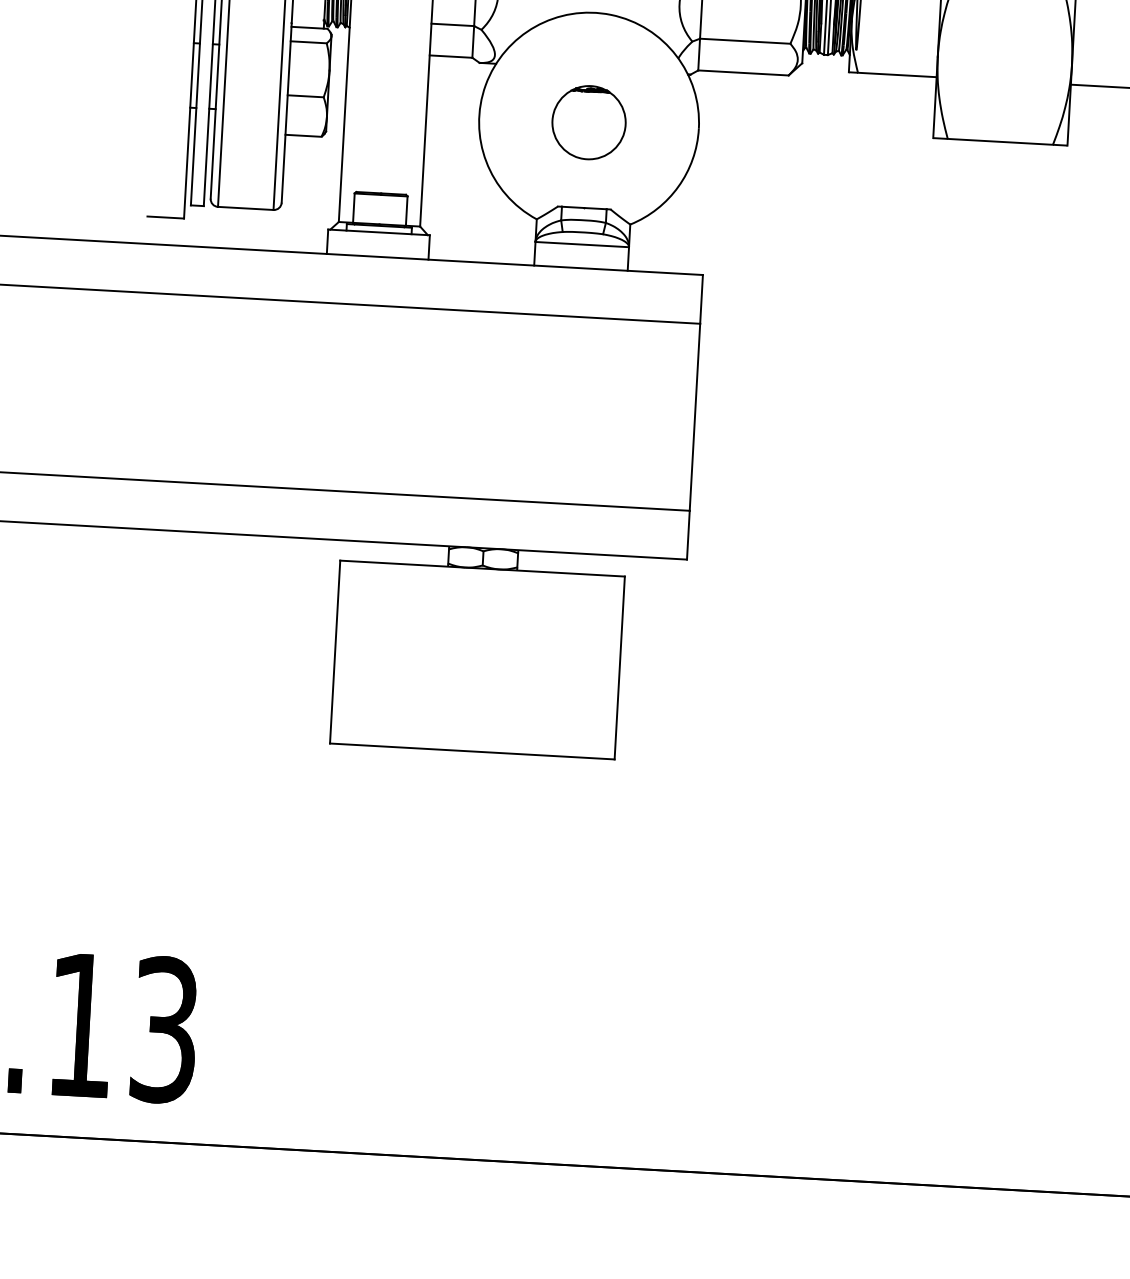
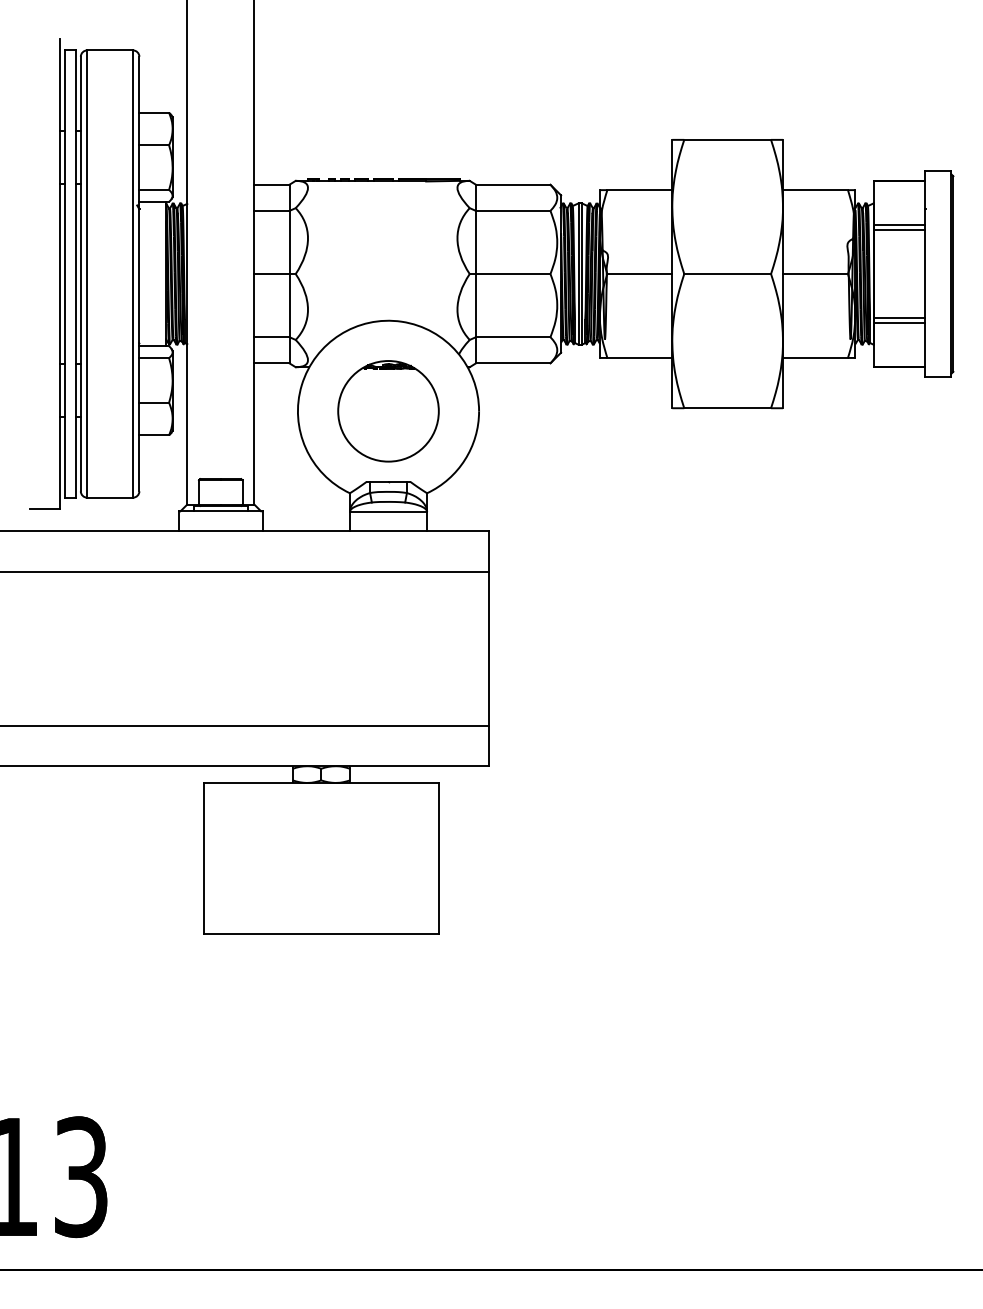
part: (589, 122) -> (388, 411), size x1.67

